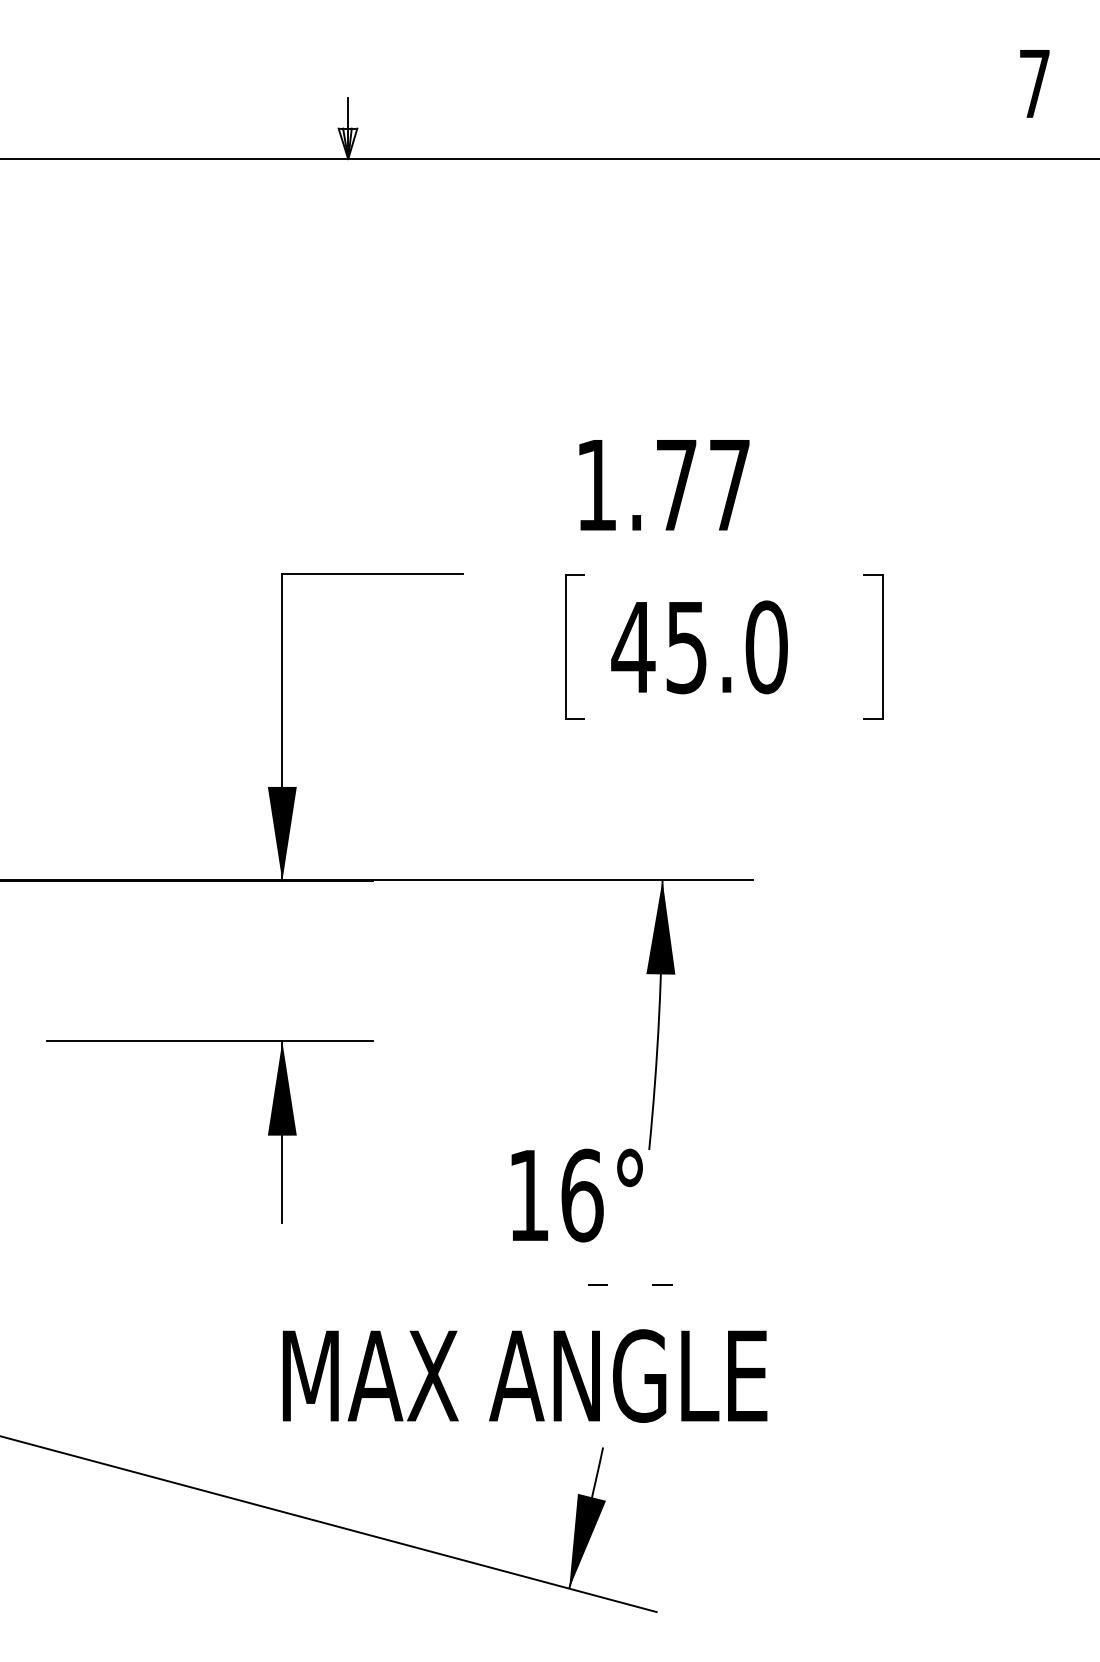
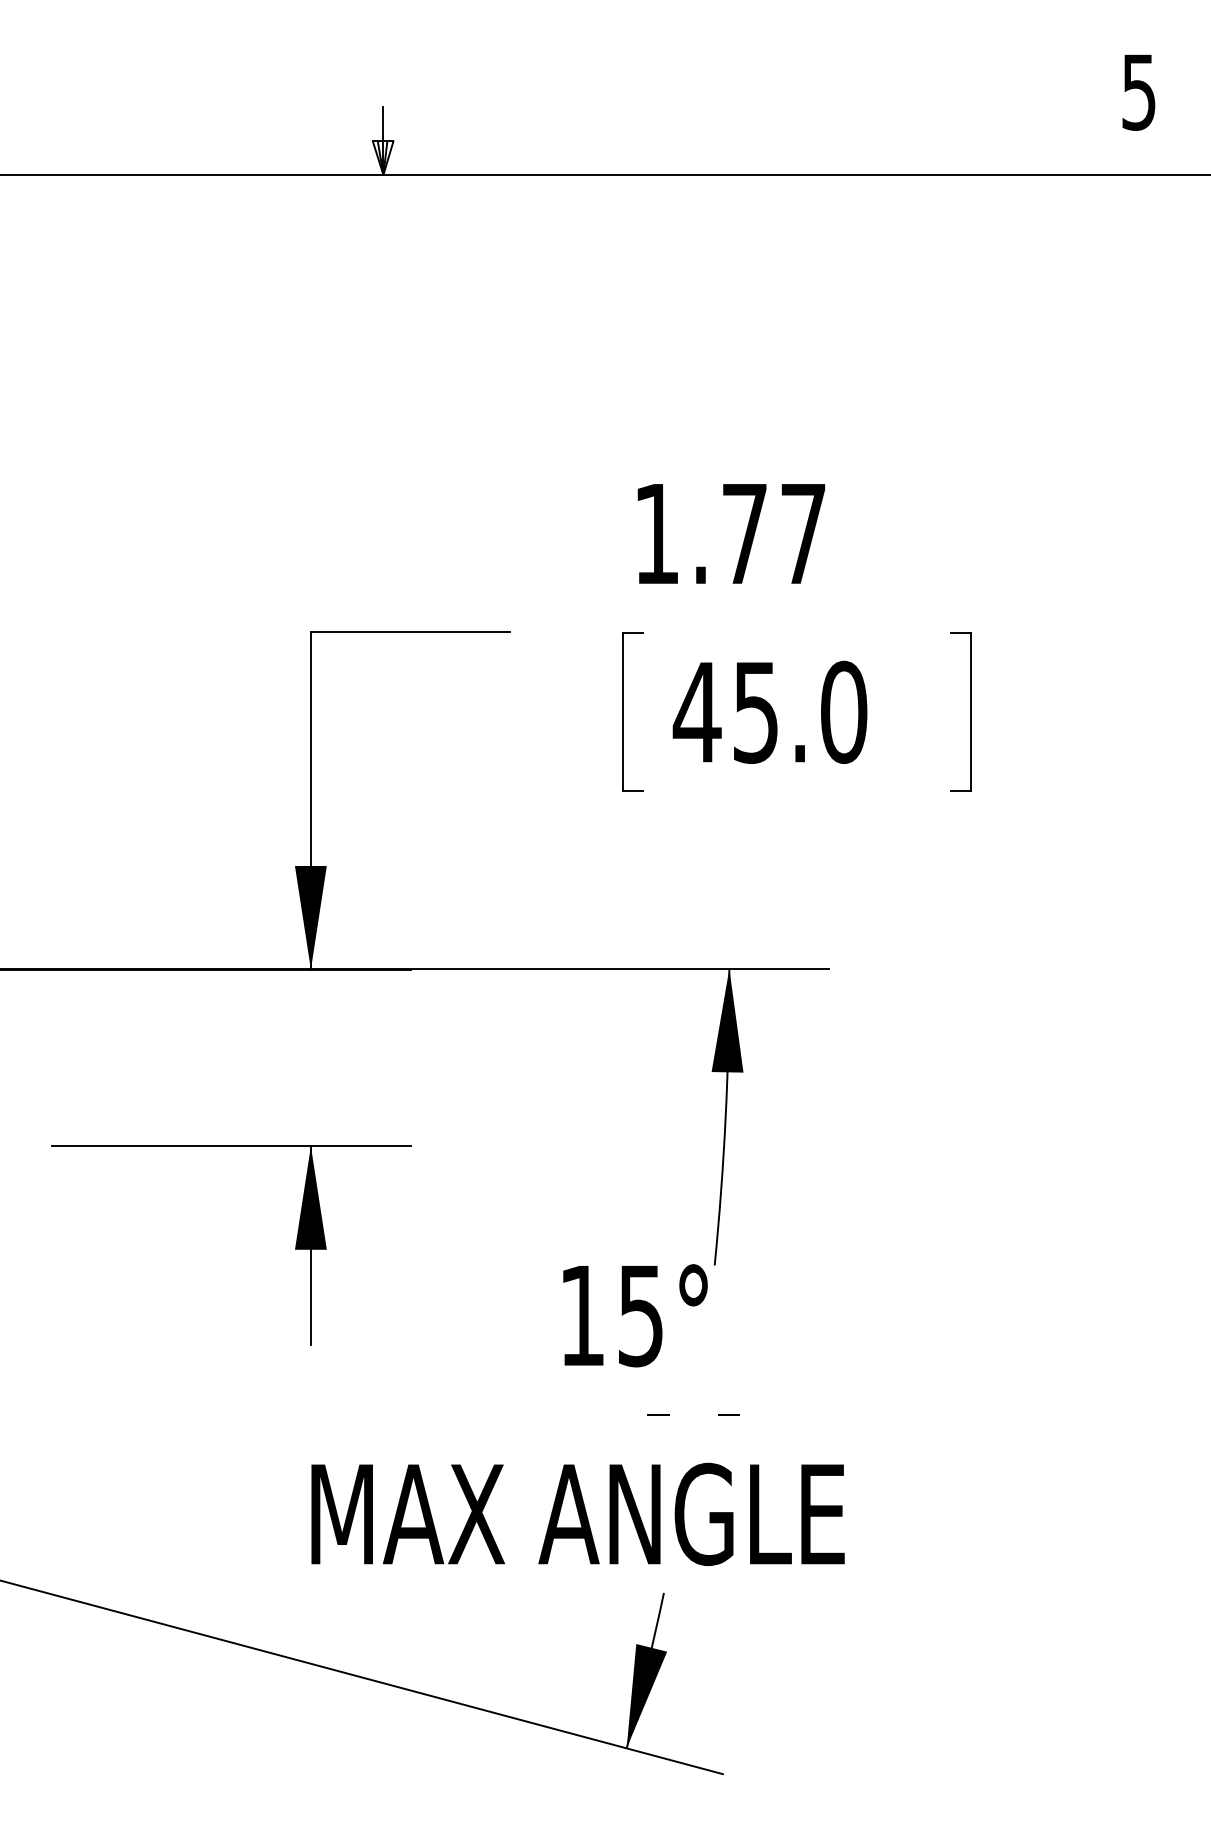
text: (1034, 84) -> (1138, 92), 7 -> 5
text: (582, 1195) -> (641, 1315), 16° -> 15°

